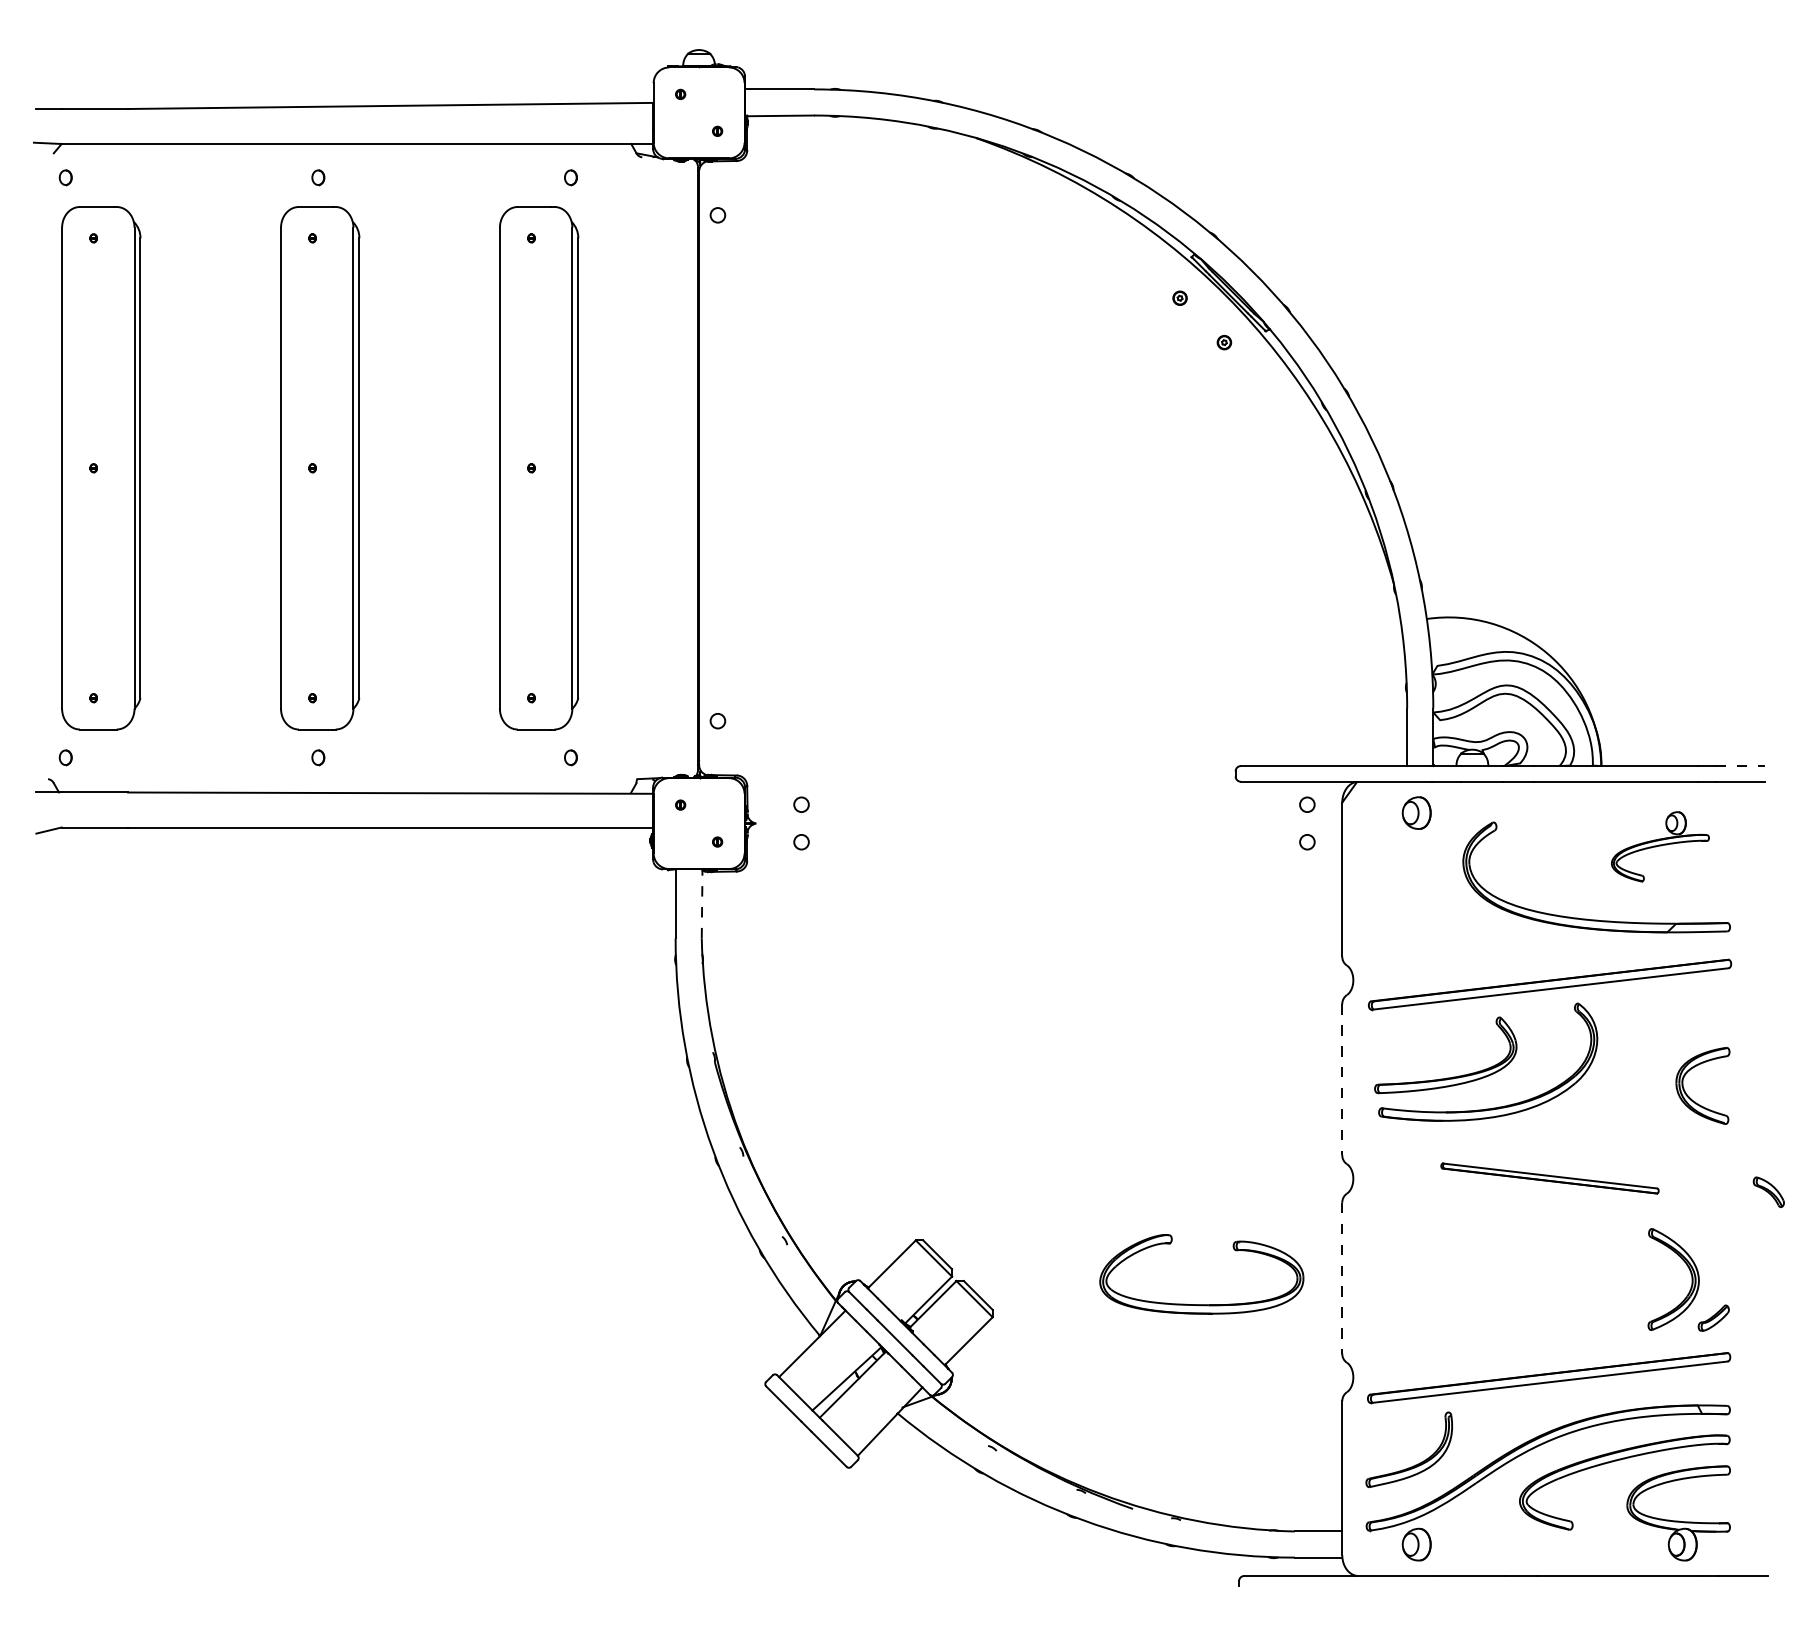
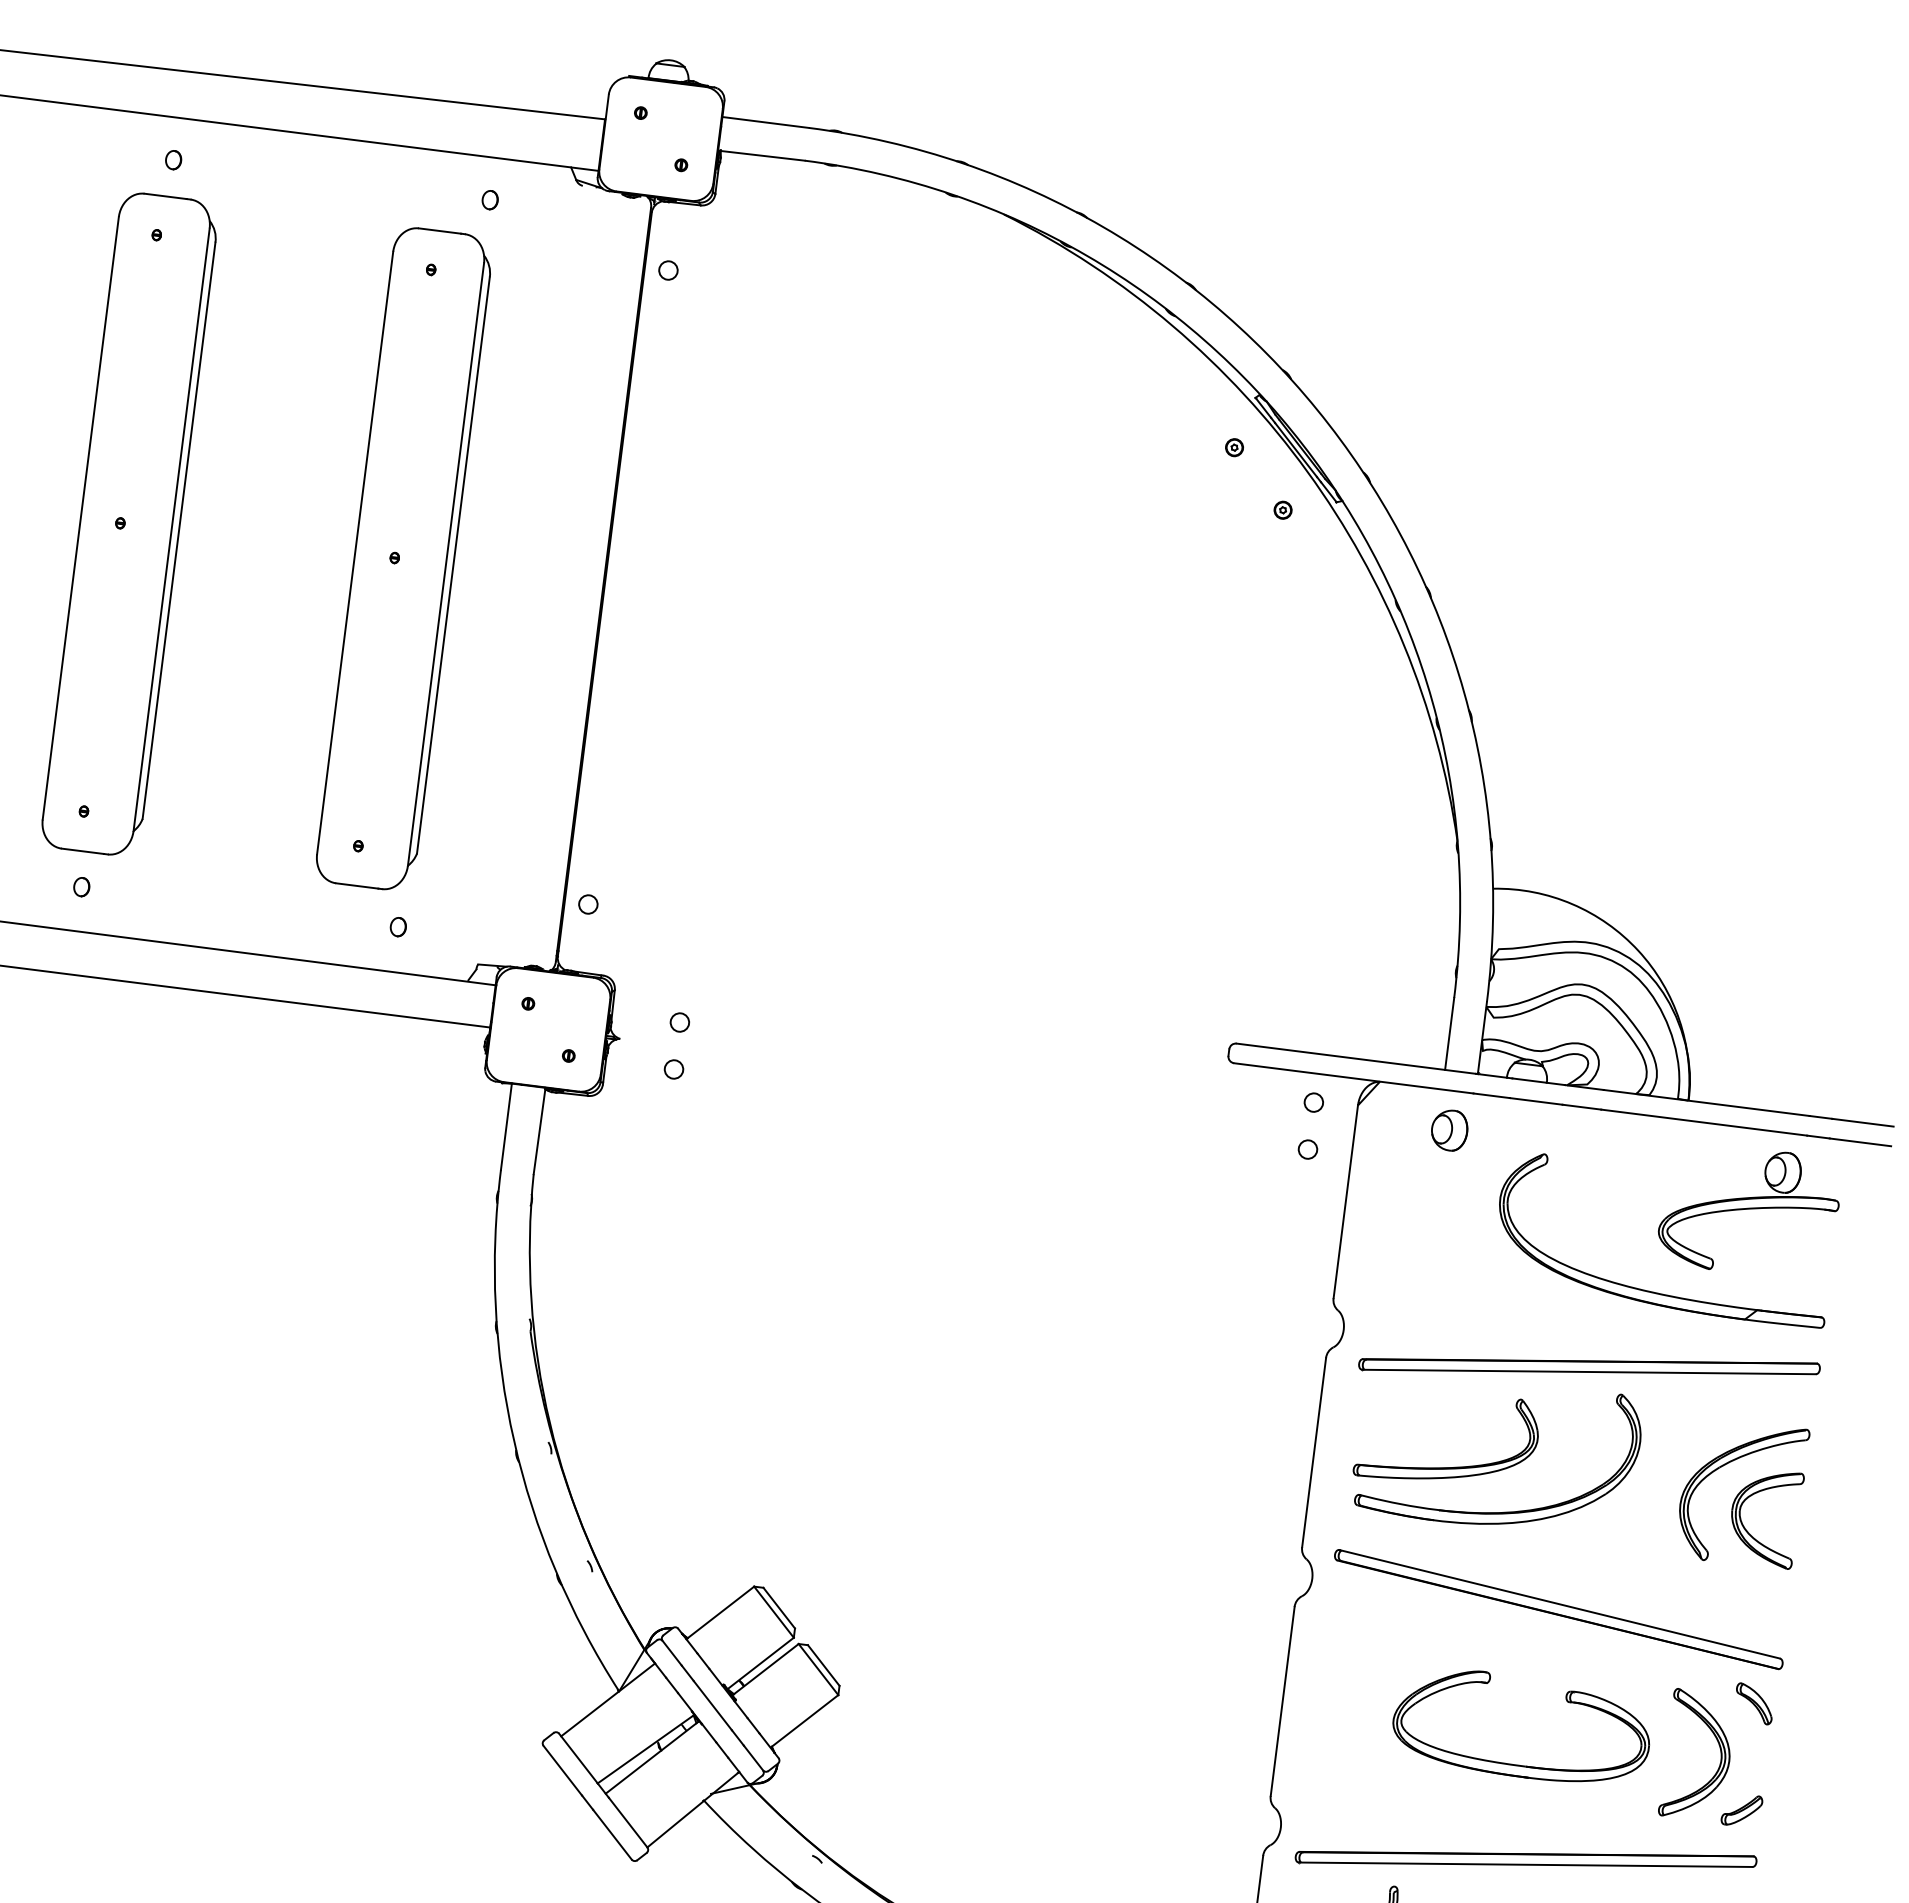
line: (1740, 766) -> (1862, 1123), dashed -> solid
part: (1660, 846) -> (1749, 1210), size x1.43
line: (702, 903) -> (540, 1130), dashed -> solid
part: (1666, 1049) -> (1725, 1466), added
line: (1342, 1080) -> (1314, 1453), dashed -> solid
part: (1549, 1178) -> (1558, 1609), size x1.67
part: (1768, 1191) -> (1753, 1702), moved
line: (1342, 1278) -> (1282, 1701), dashed -> solid
part: (1201, 1304) -> (1516, 1764), moved

